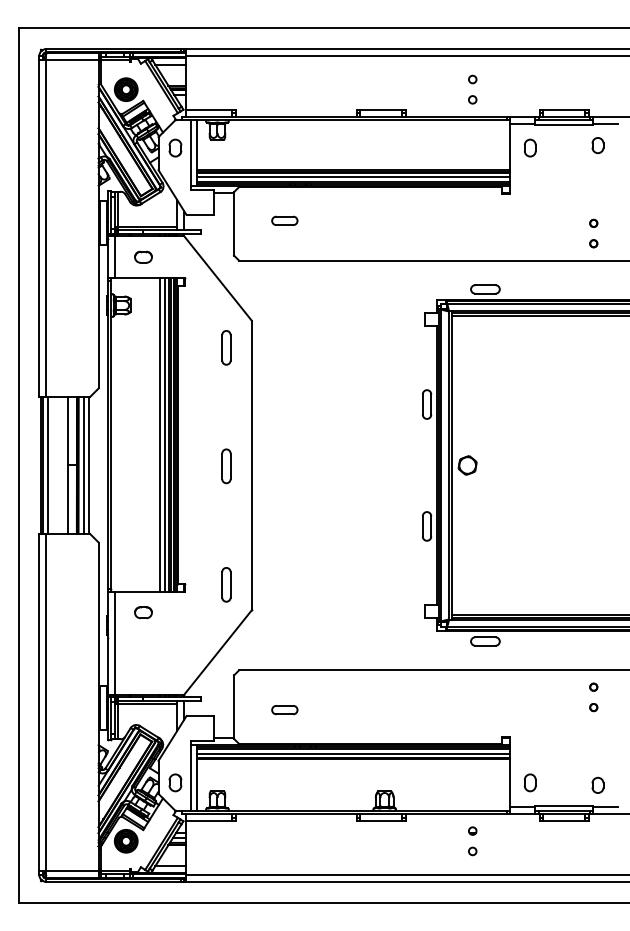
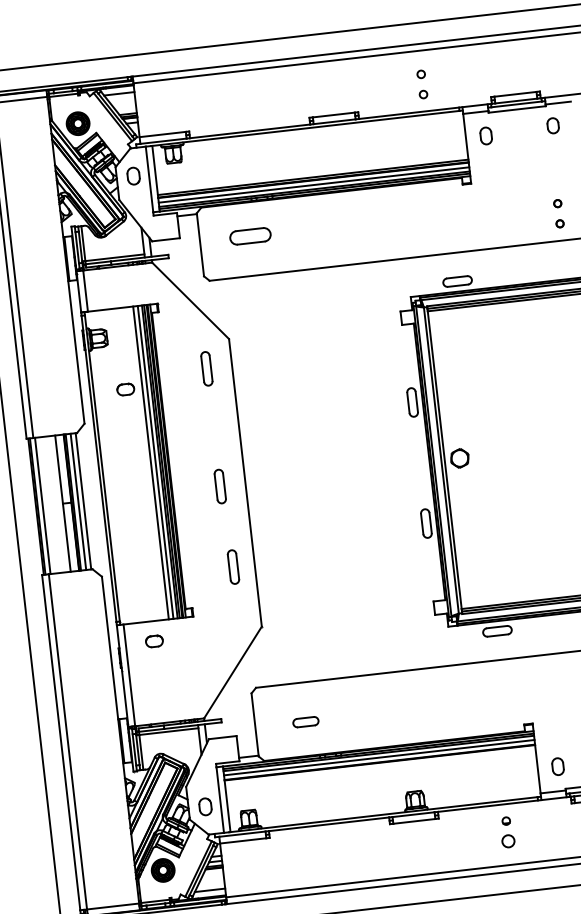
part: (284, 220) -> (250, 235), size x1.6
part: (143, 256) -> (125, 388), moved
part: (226, 584) -> (233, 566), moved
circle: (472, 851) -> (508, 841), size x1.6

